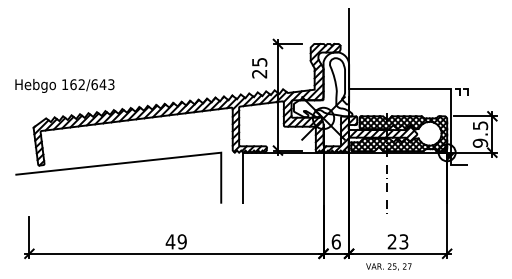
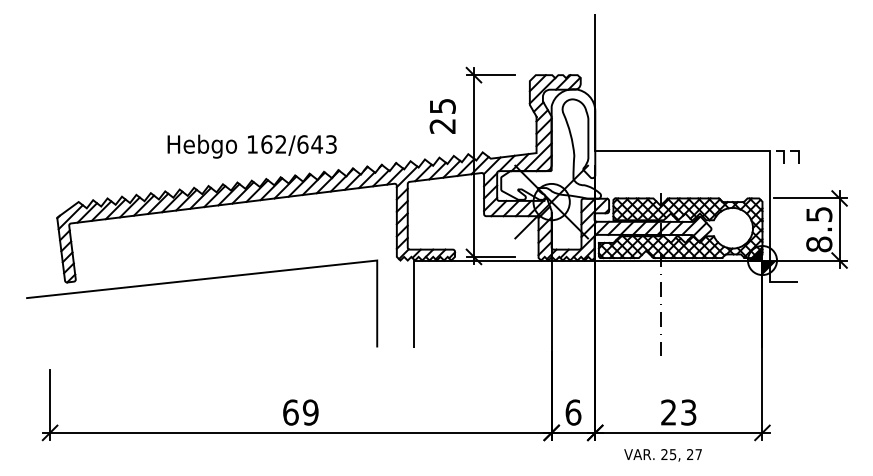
text: (64, 85) -> (251, 145), moved
text: (480, 142) -> (819, 243), 9.5 -> 8.5
text: (170, 241) -> (290, 411), 49 -> 69

